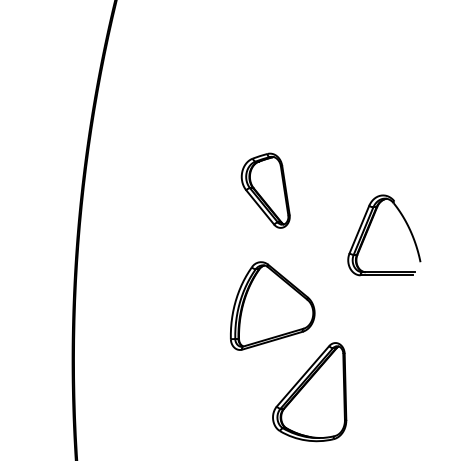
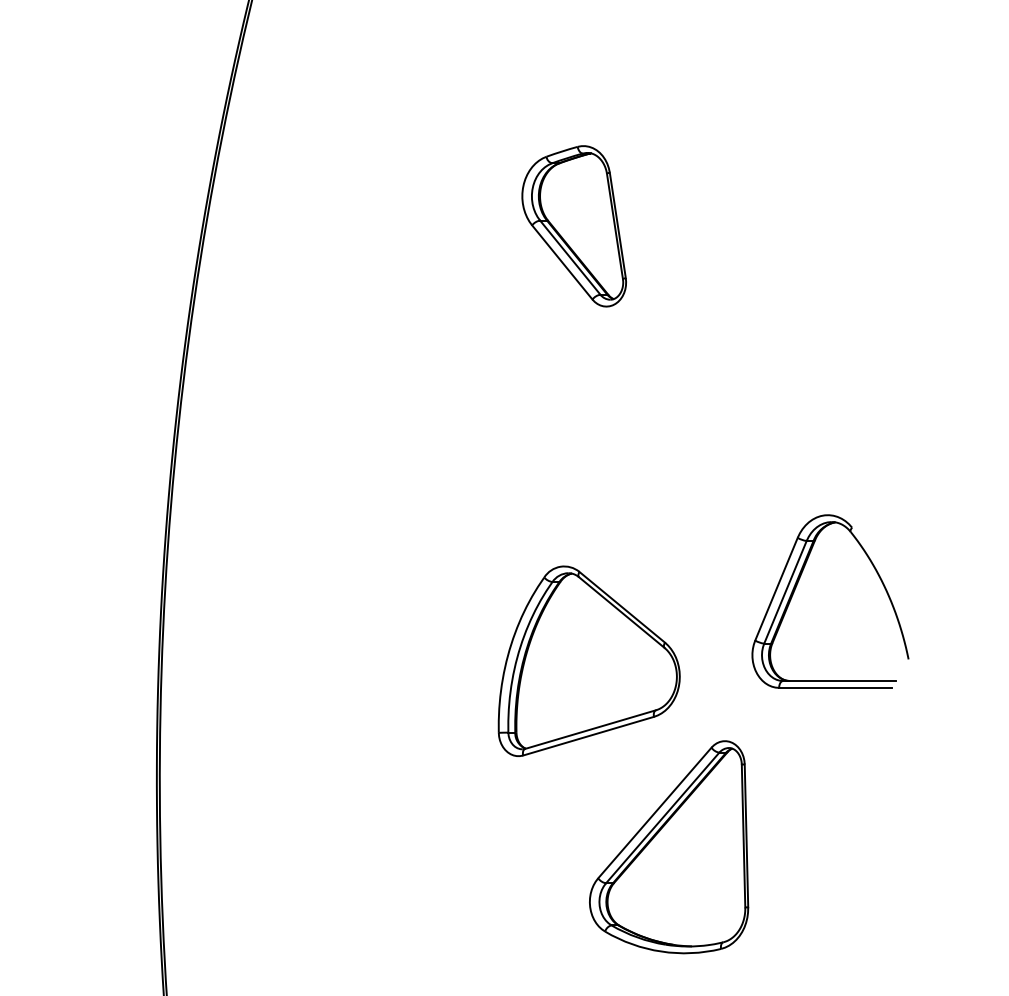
part: (265, 190) -> (573, 225), moved
part: (368, 231) -> (796, 593), moved

